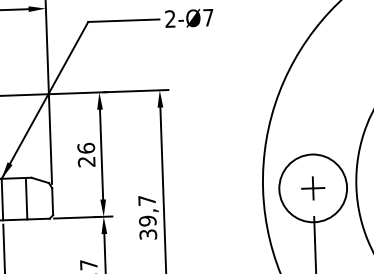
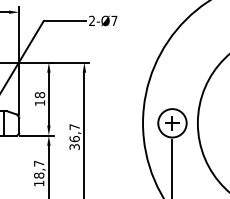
text: (85, 155) -> (39, 99), 26 -> 18
circle: (313, 188) -> (172, 123), size x0.71
text: (147, 221) -> (74, 139), 39,7 -> 36,7

